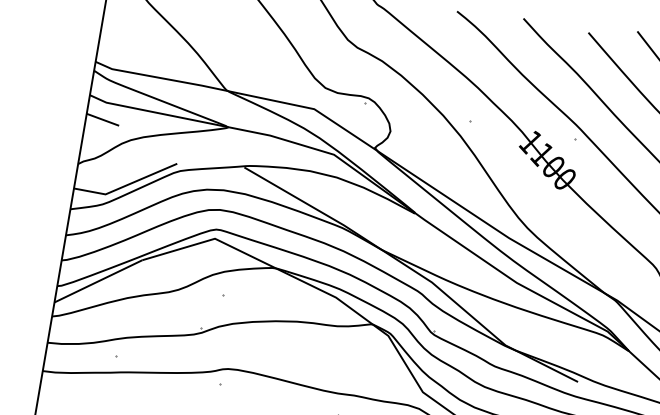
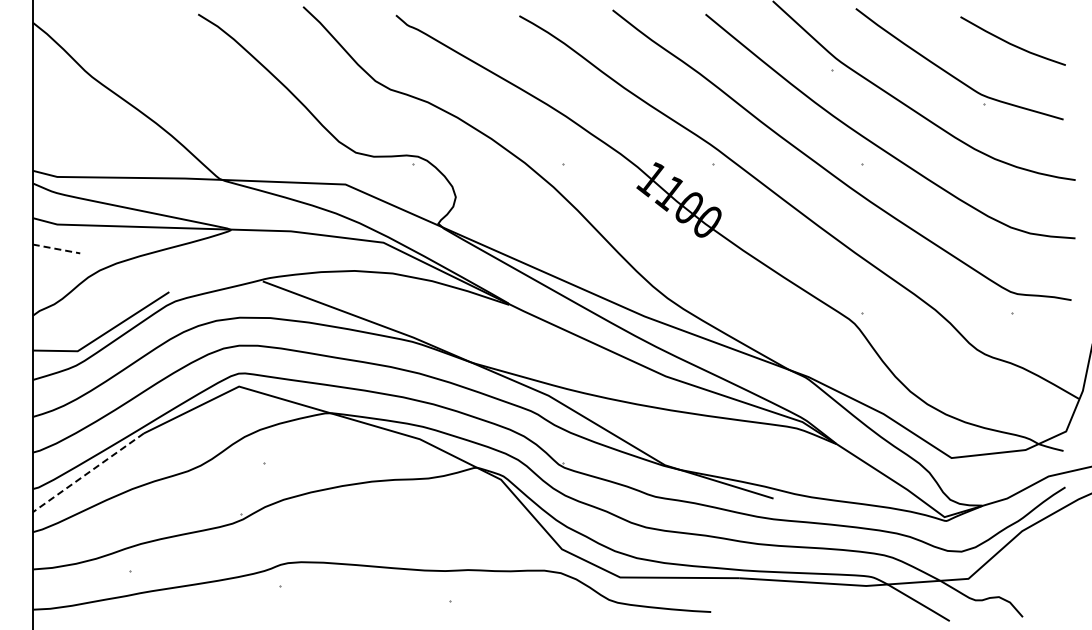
line: (102, 120) -> (56, 249), solid -> dashed
line: (97, 281) -> (87, 473), solid -> dashed

